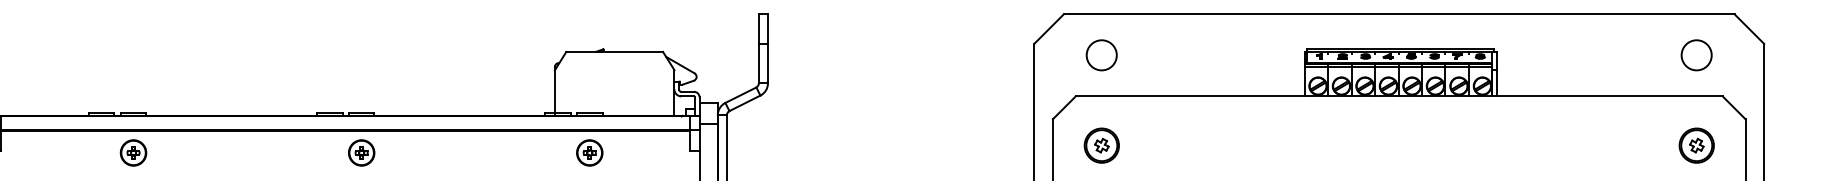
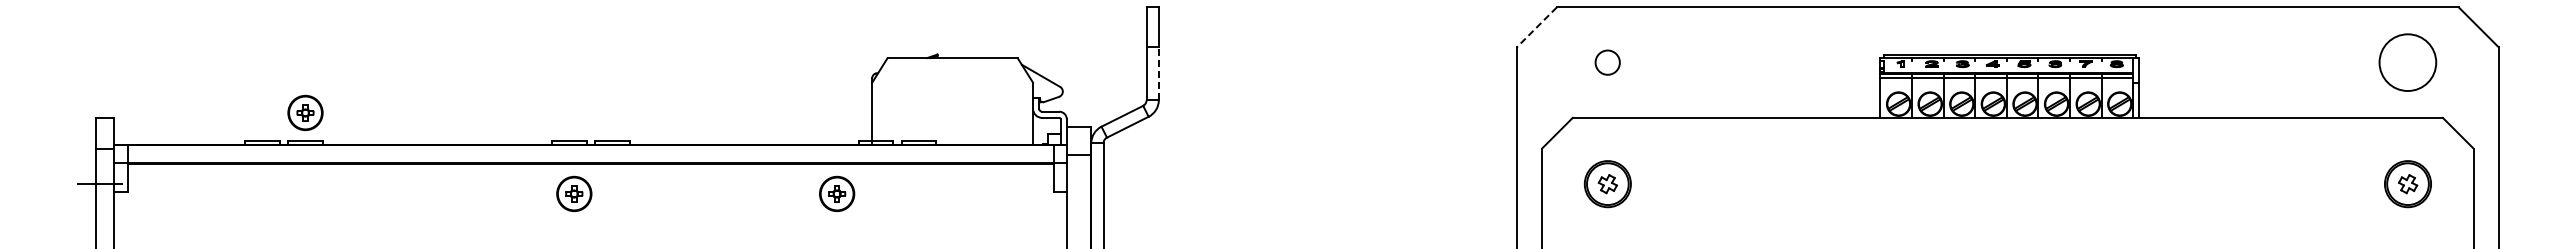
line: (1048, 29) -> (1536, 27), solid -> dashed
circle: (1101, 55) -> (1607, 62), size x0.6
circle: (1696, 55) -> (2407, 62), size x1.4
line: (767, 63) -> (1158, 73), solid -> dashed
part: (133, 152) -> (305, 112), moved
part: (361, 152) -> (574, 193), moved
part: (590, 152) -> (837, 193), moved

